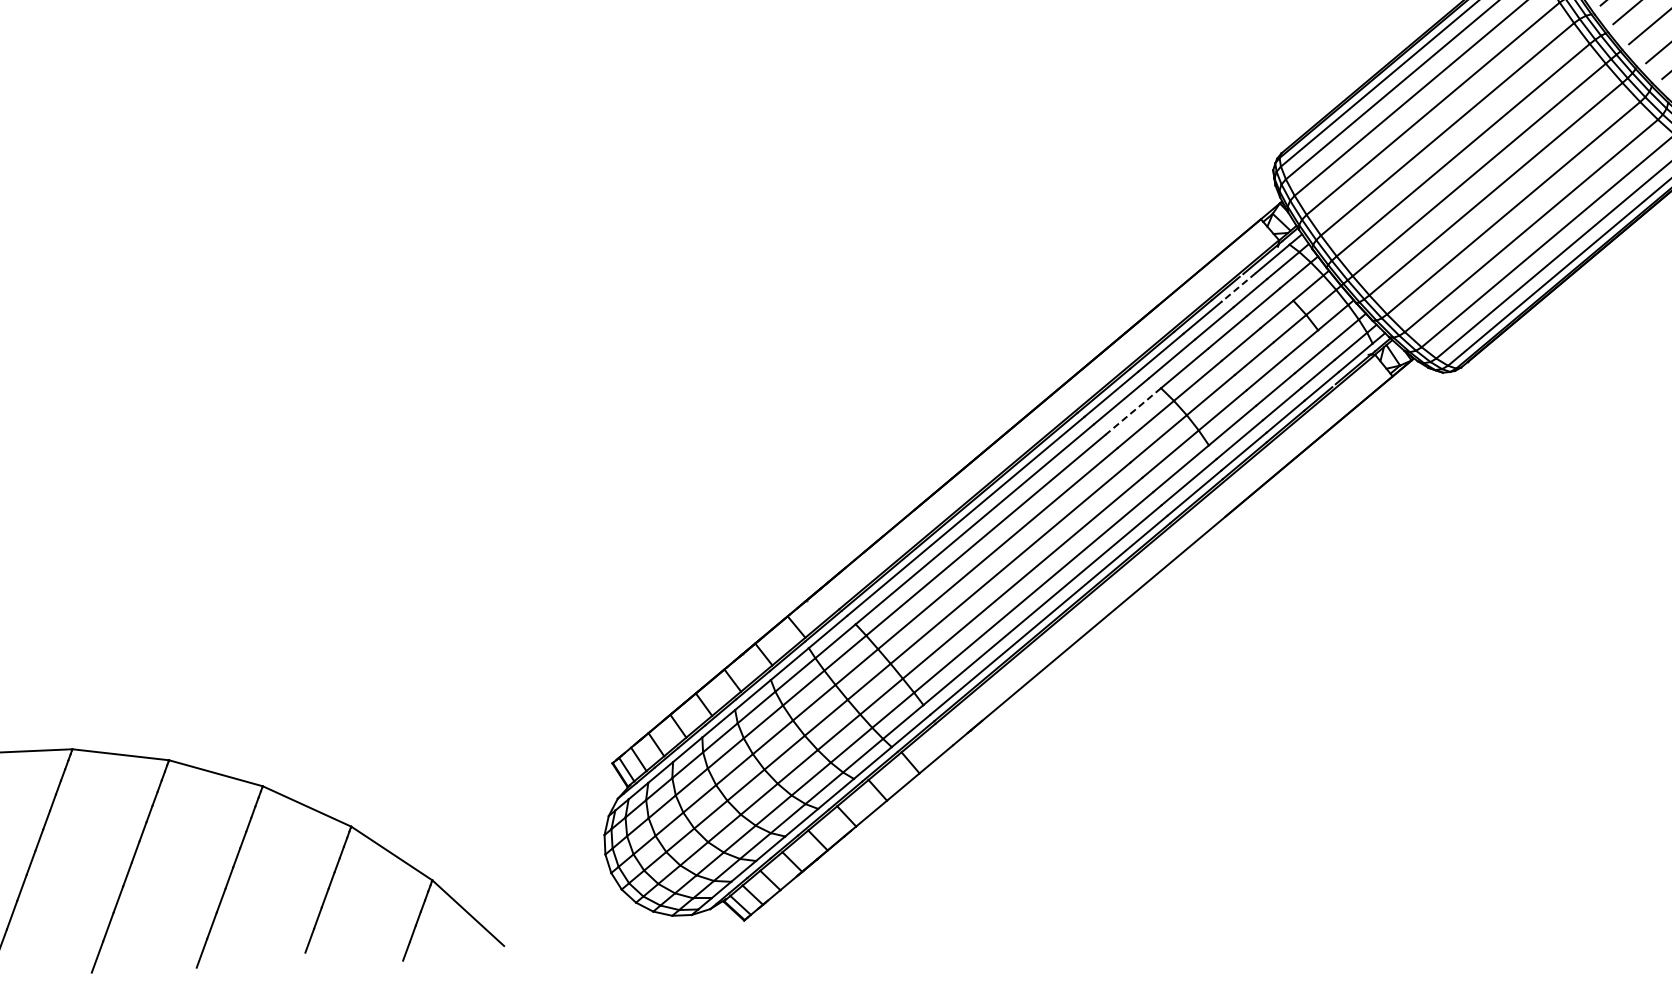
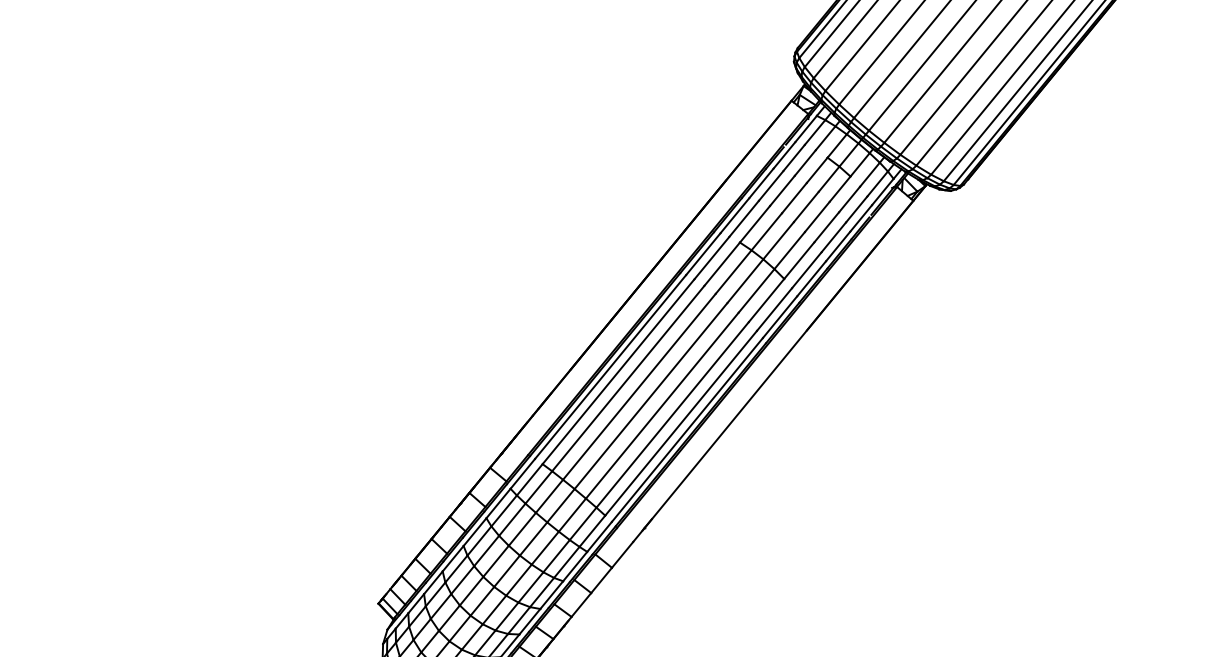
line: (1238, 287) -> (784, 155), dashed -> solid
line: (1132, 411) -> (721, 264), dashed -> solid

